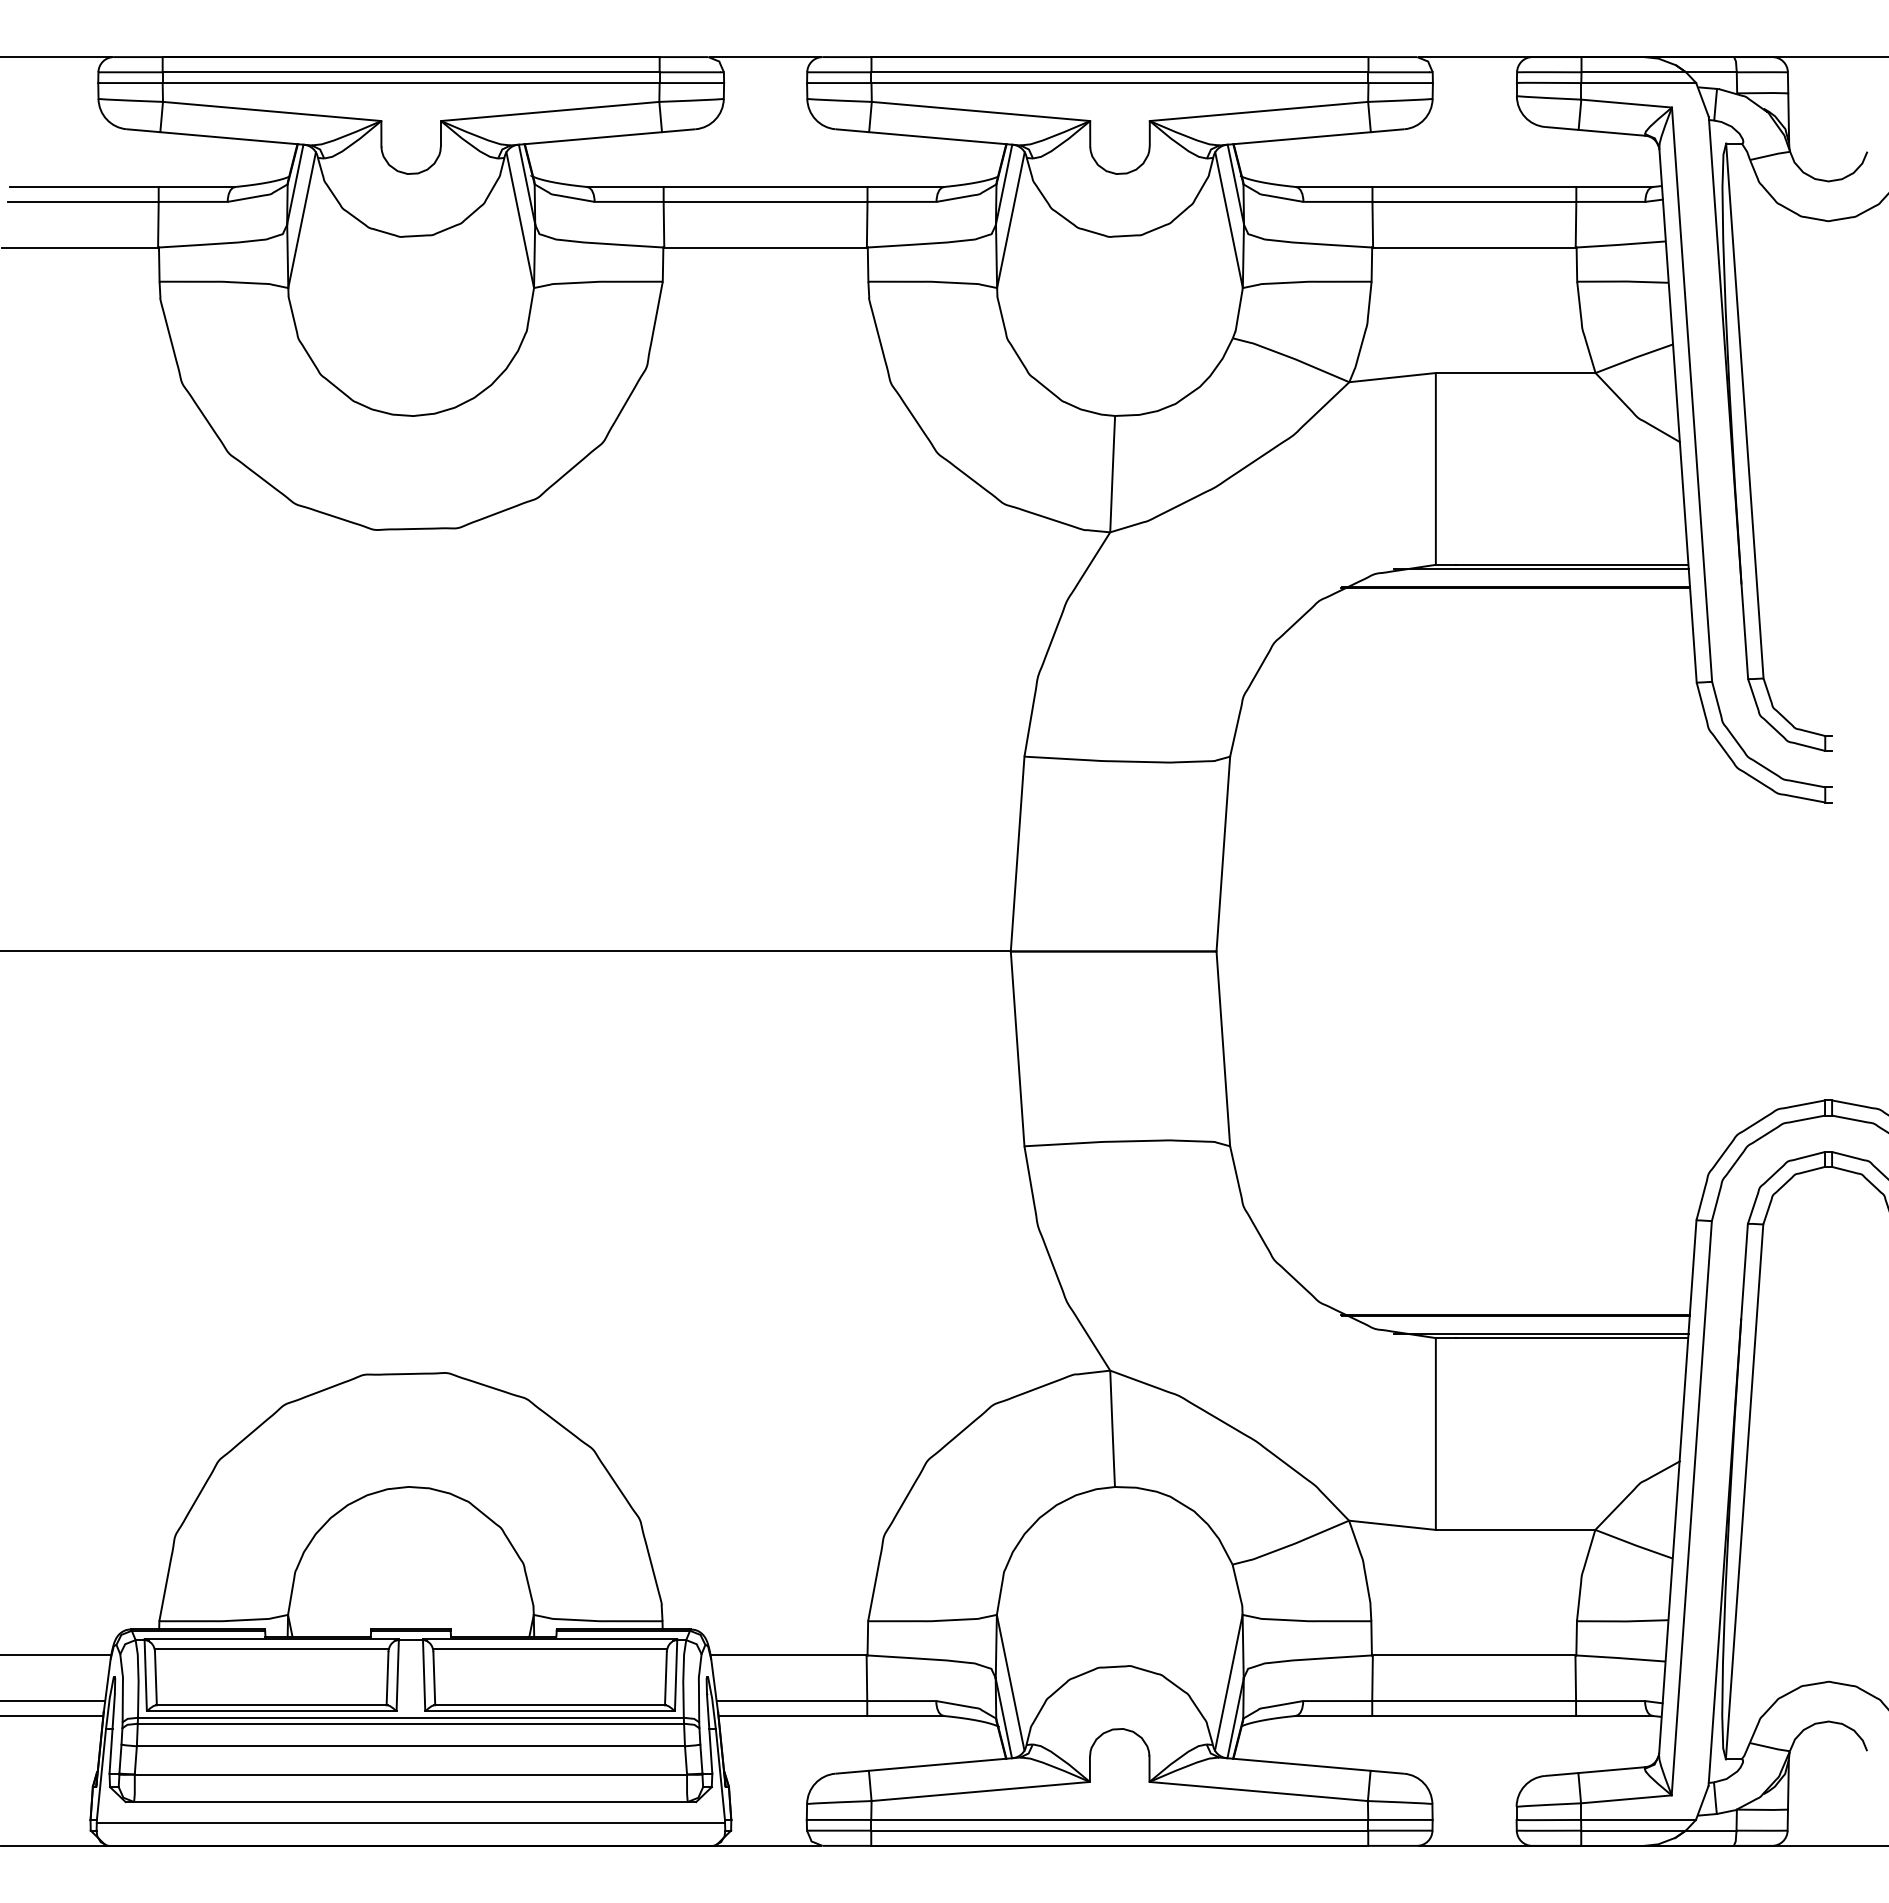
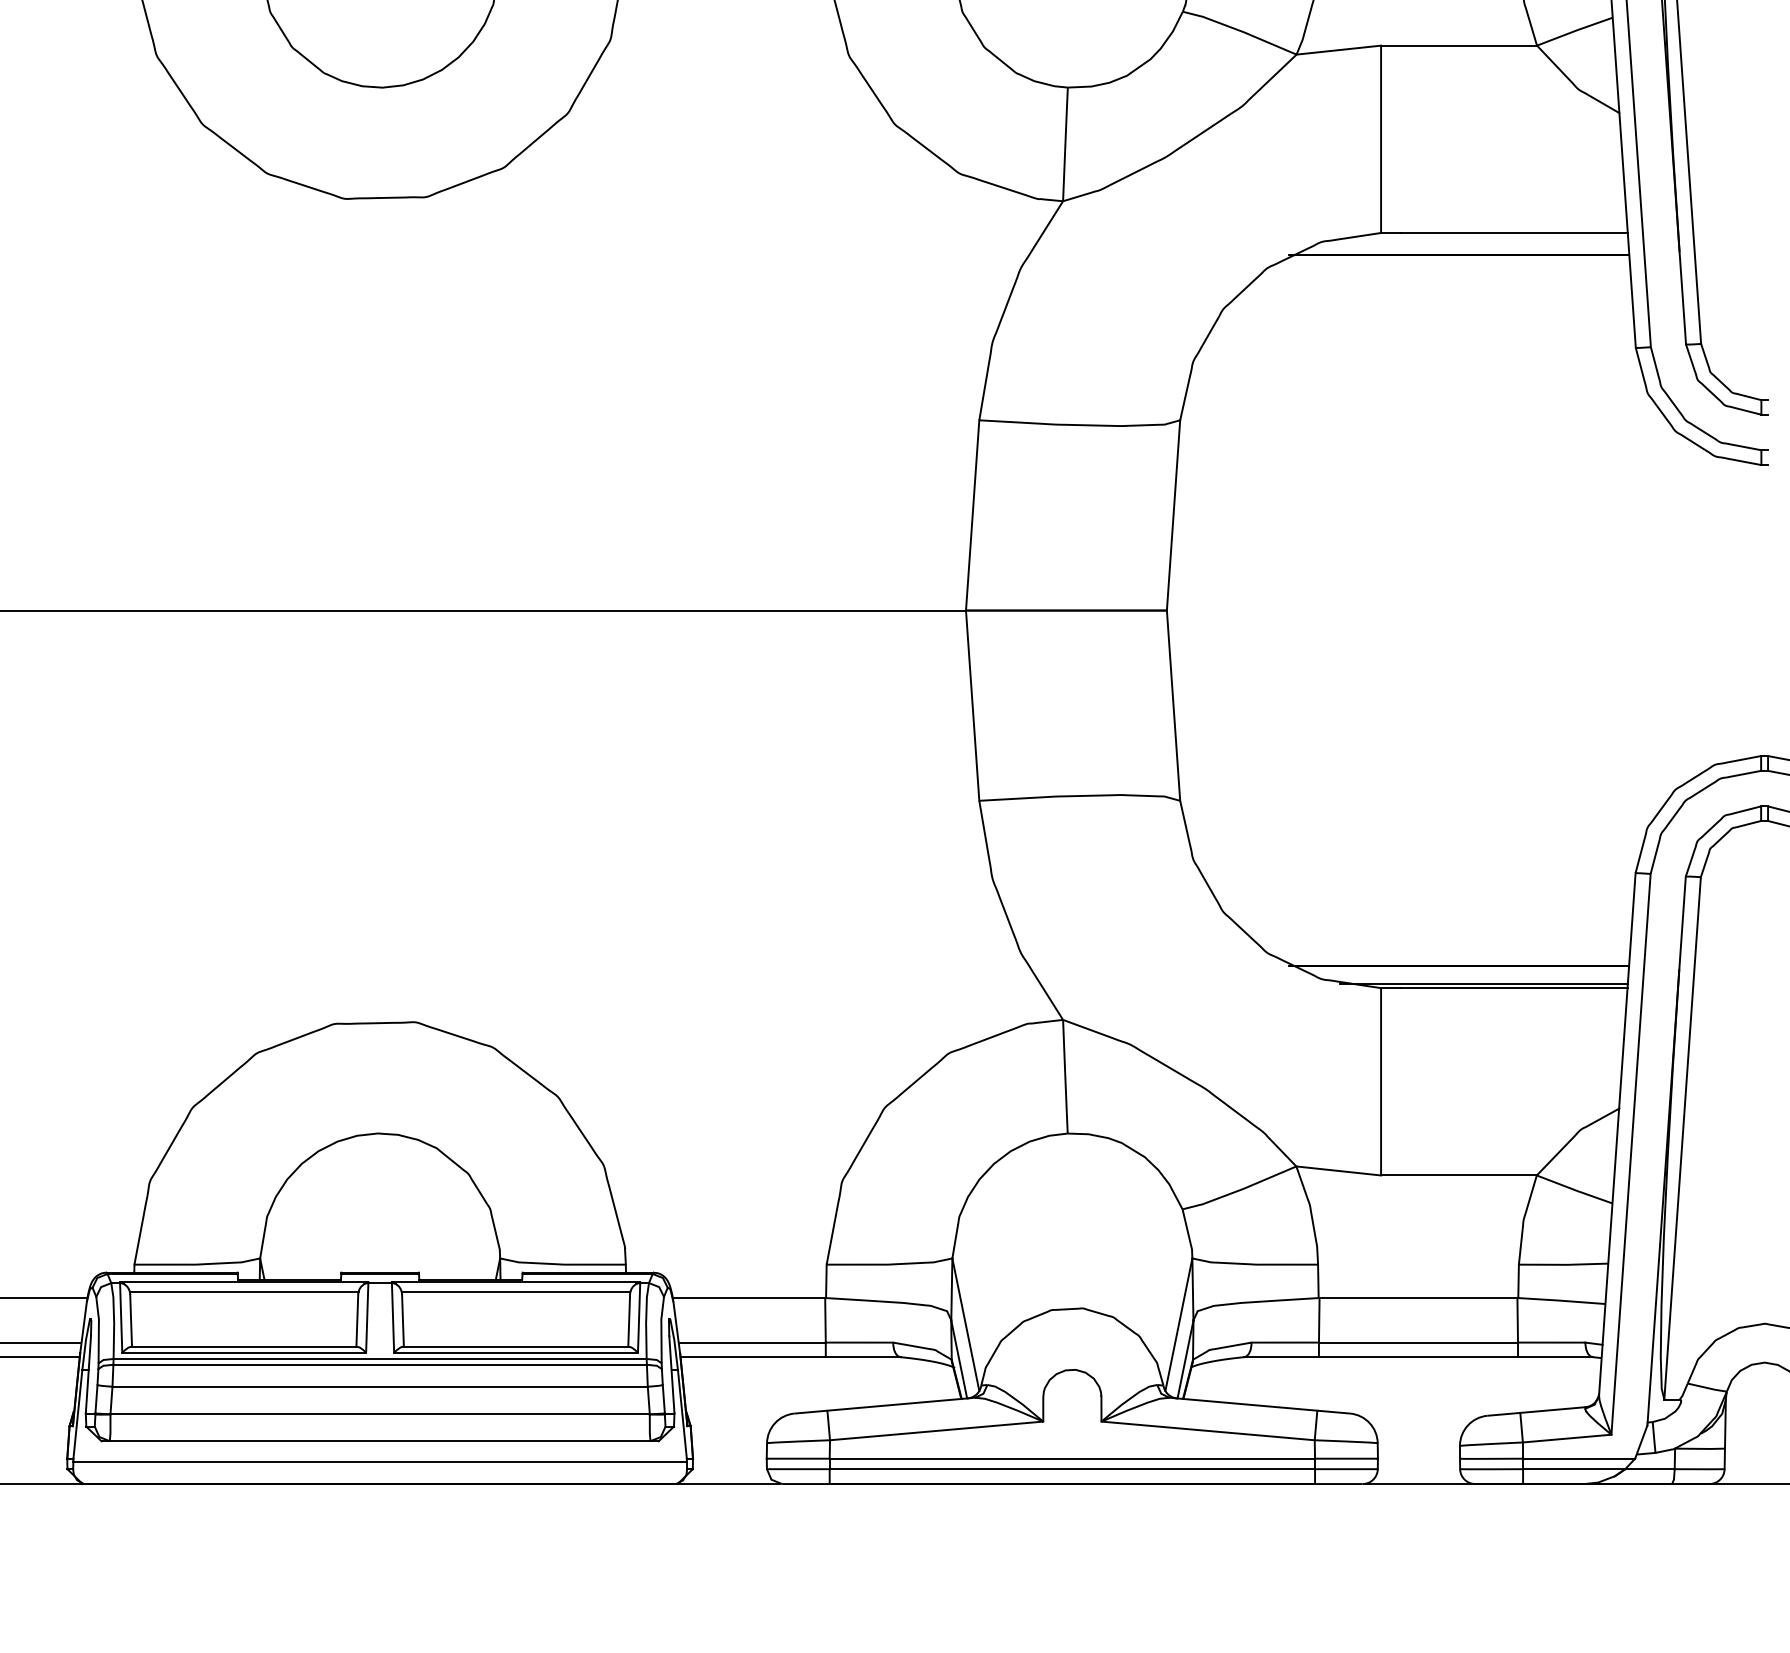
line: (1540, 569) -> (1483, 237), removed

